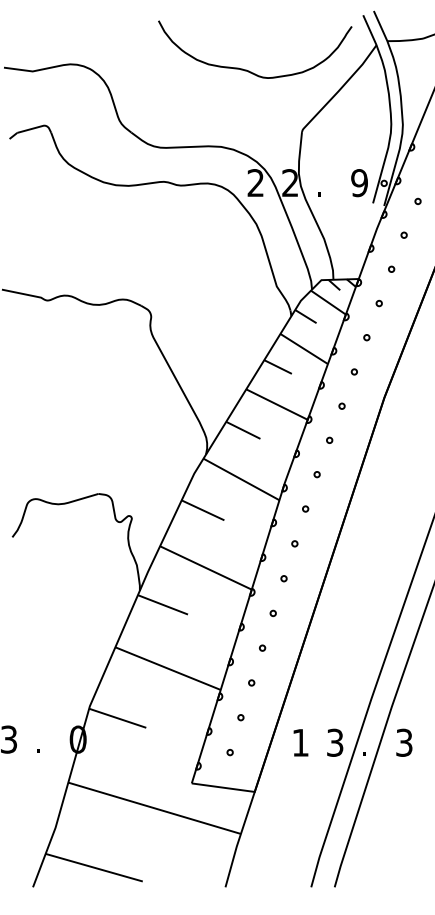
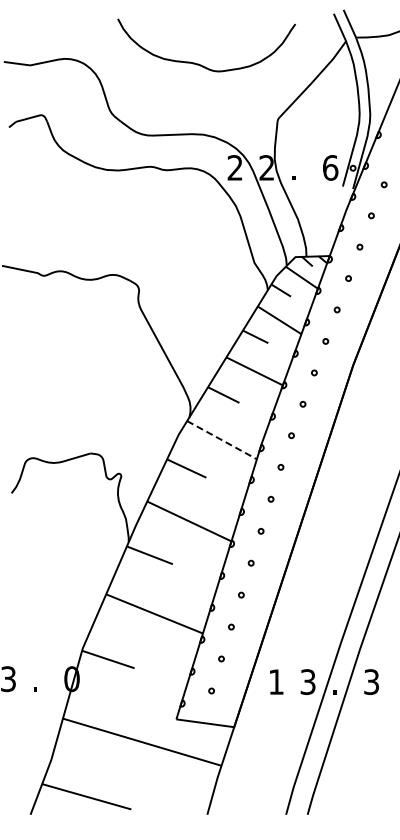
curve: (249, 70) -> (201, 64), moved
text: (359, 182) -> (330, 167), 9 -> 6
line: (241, 479) -> (222, 440), solid -> dashed

